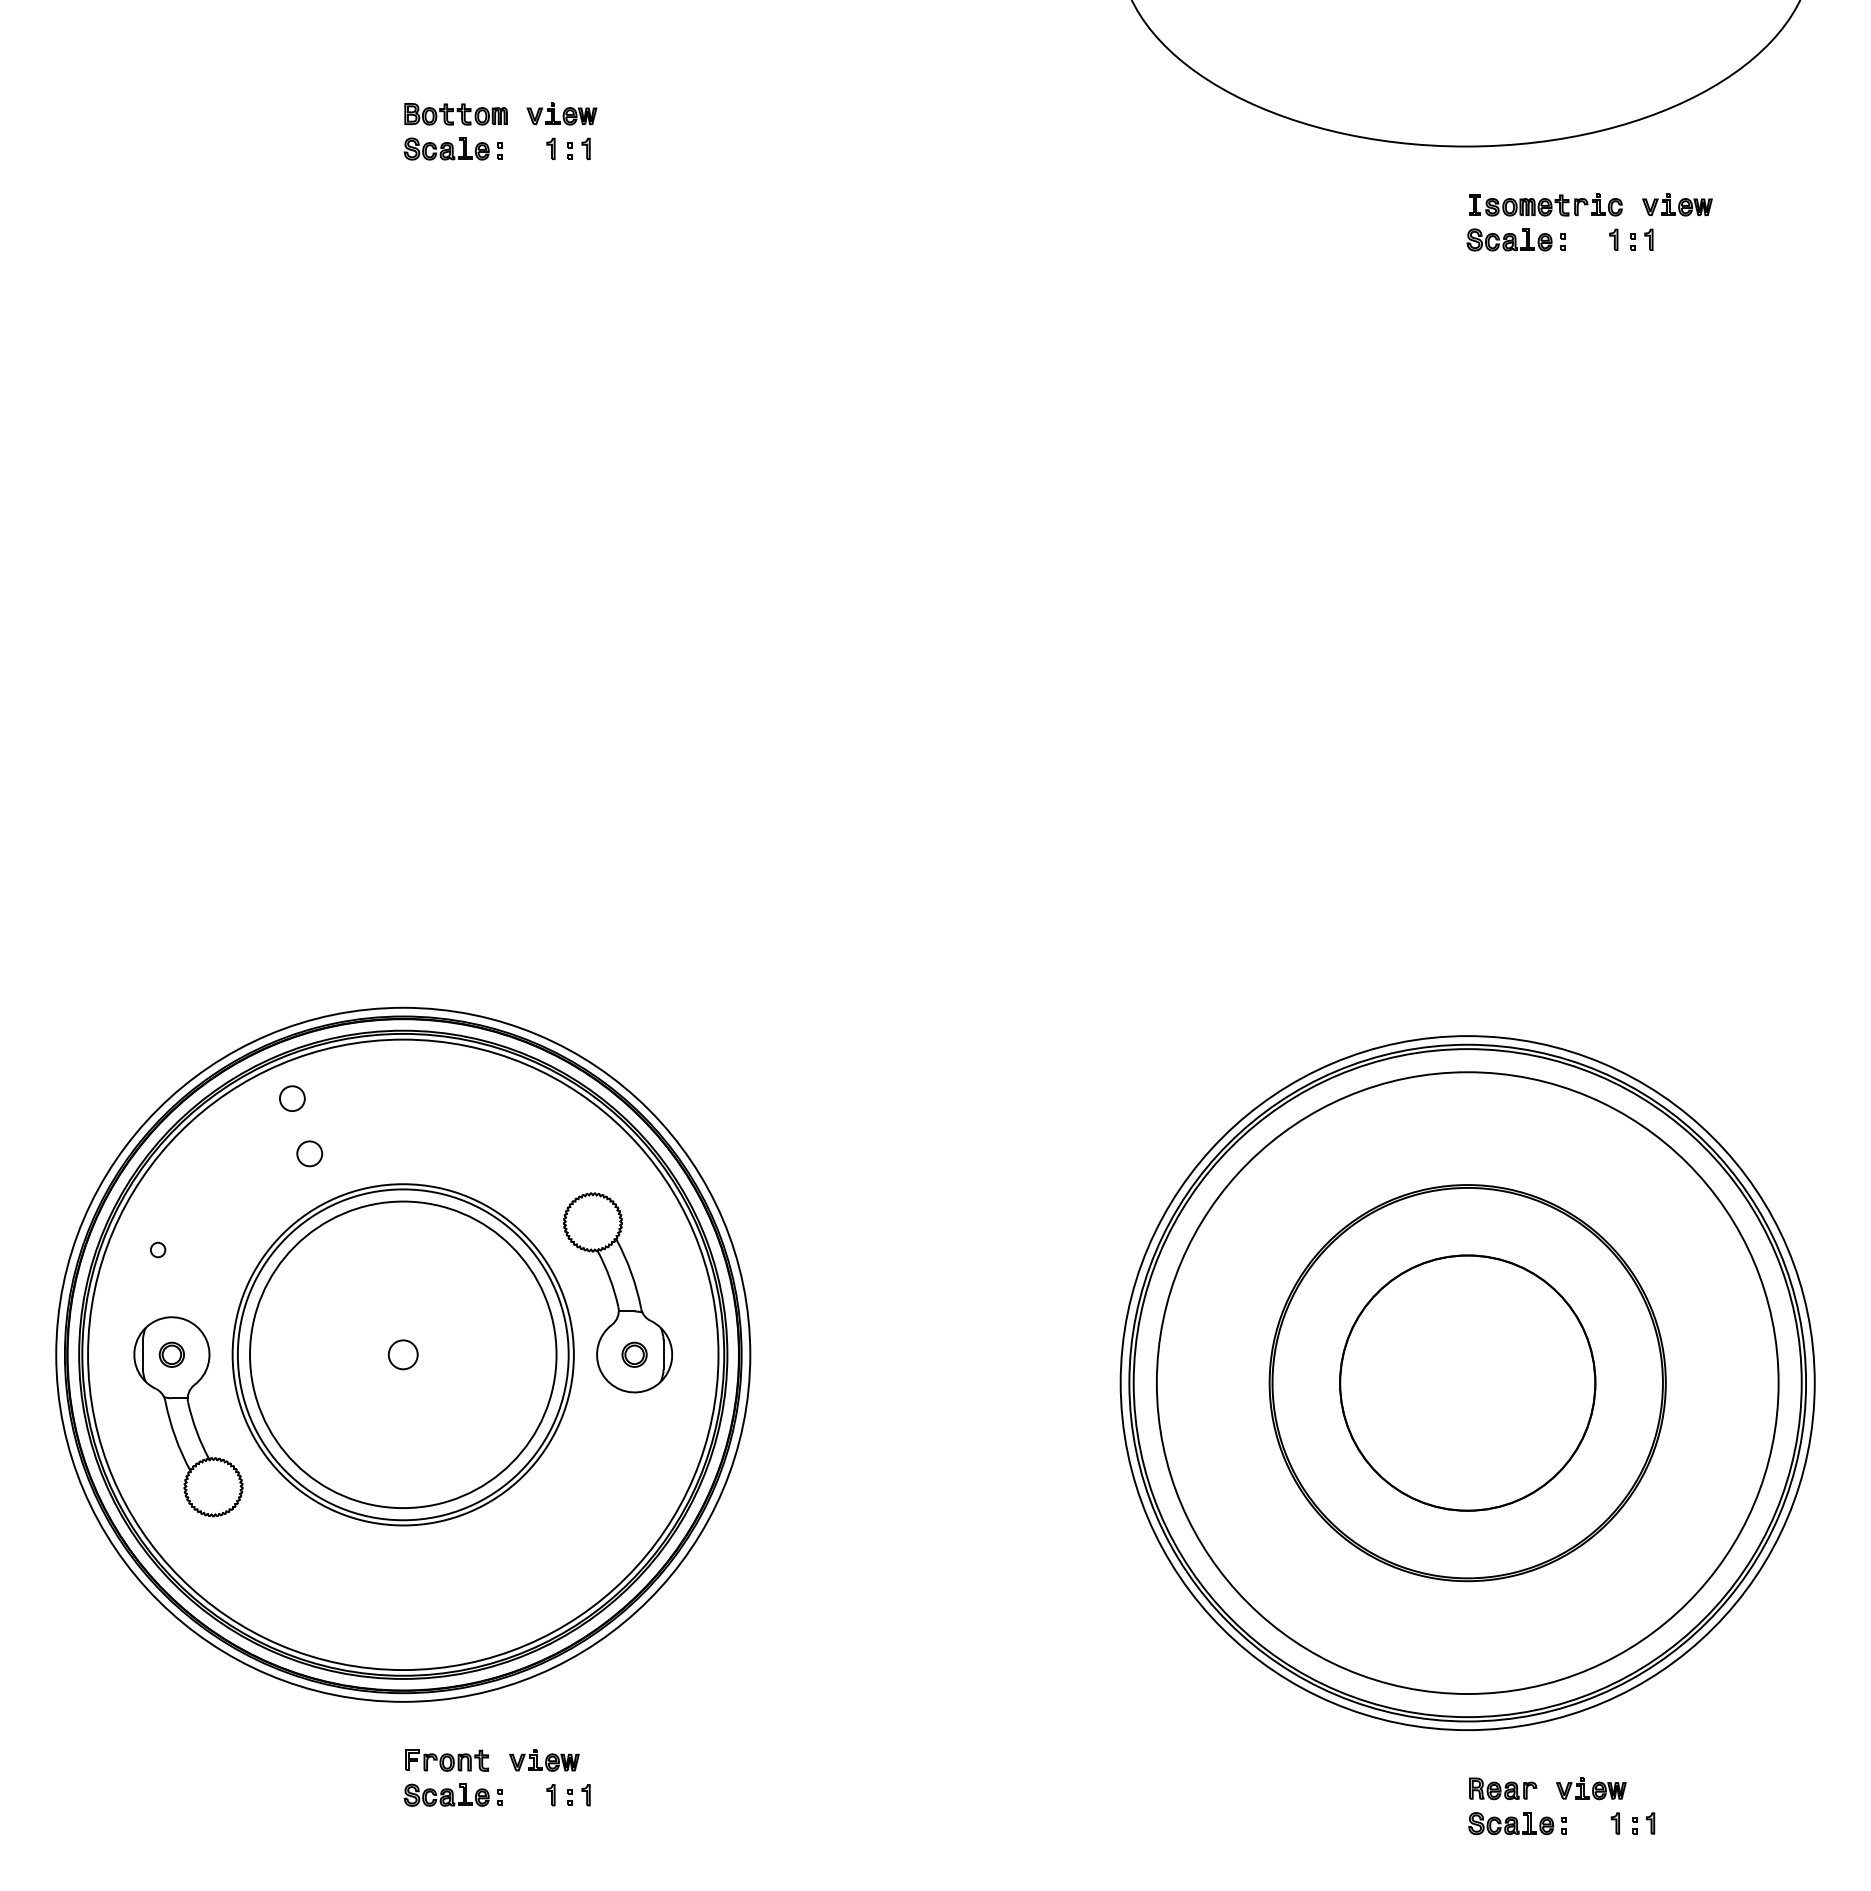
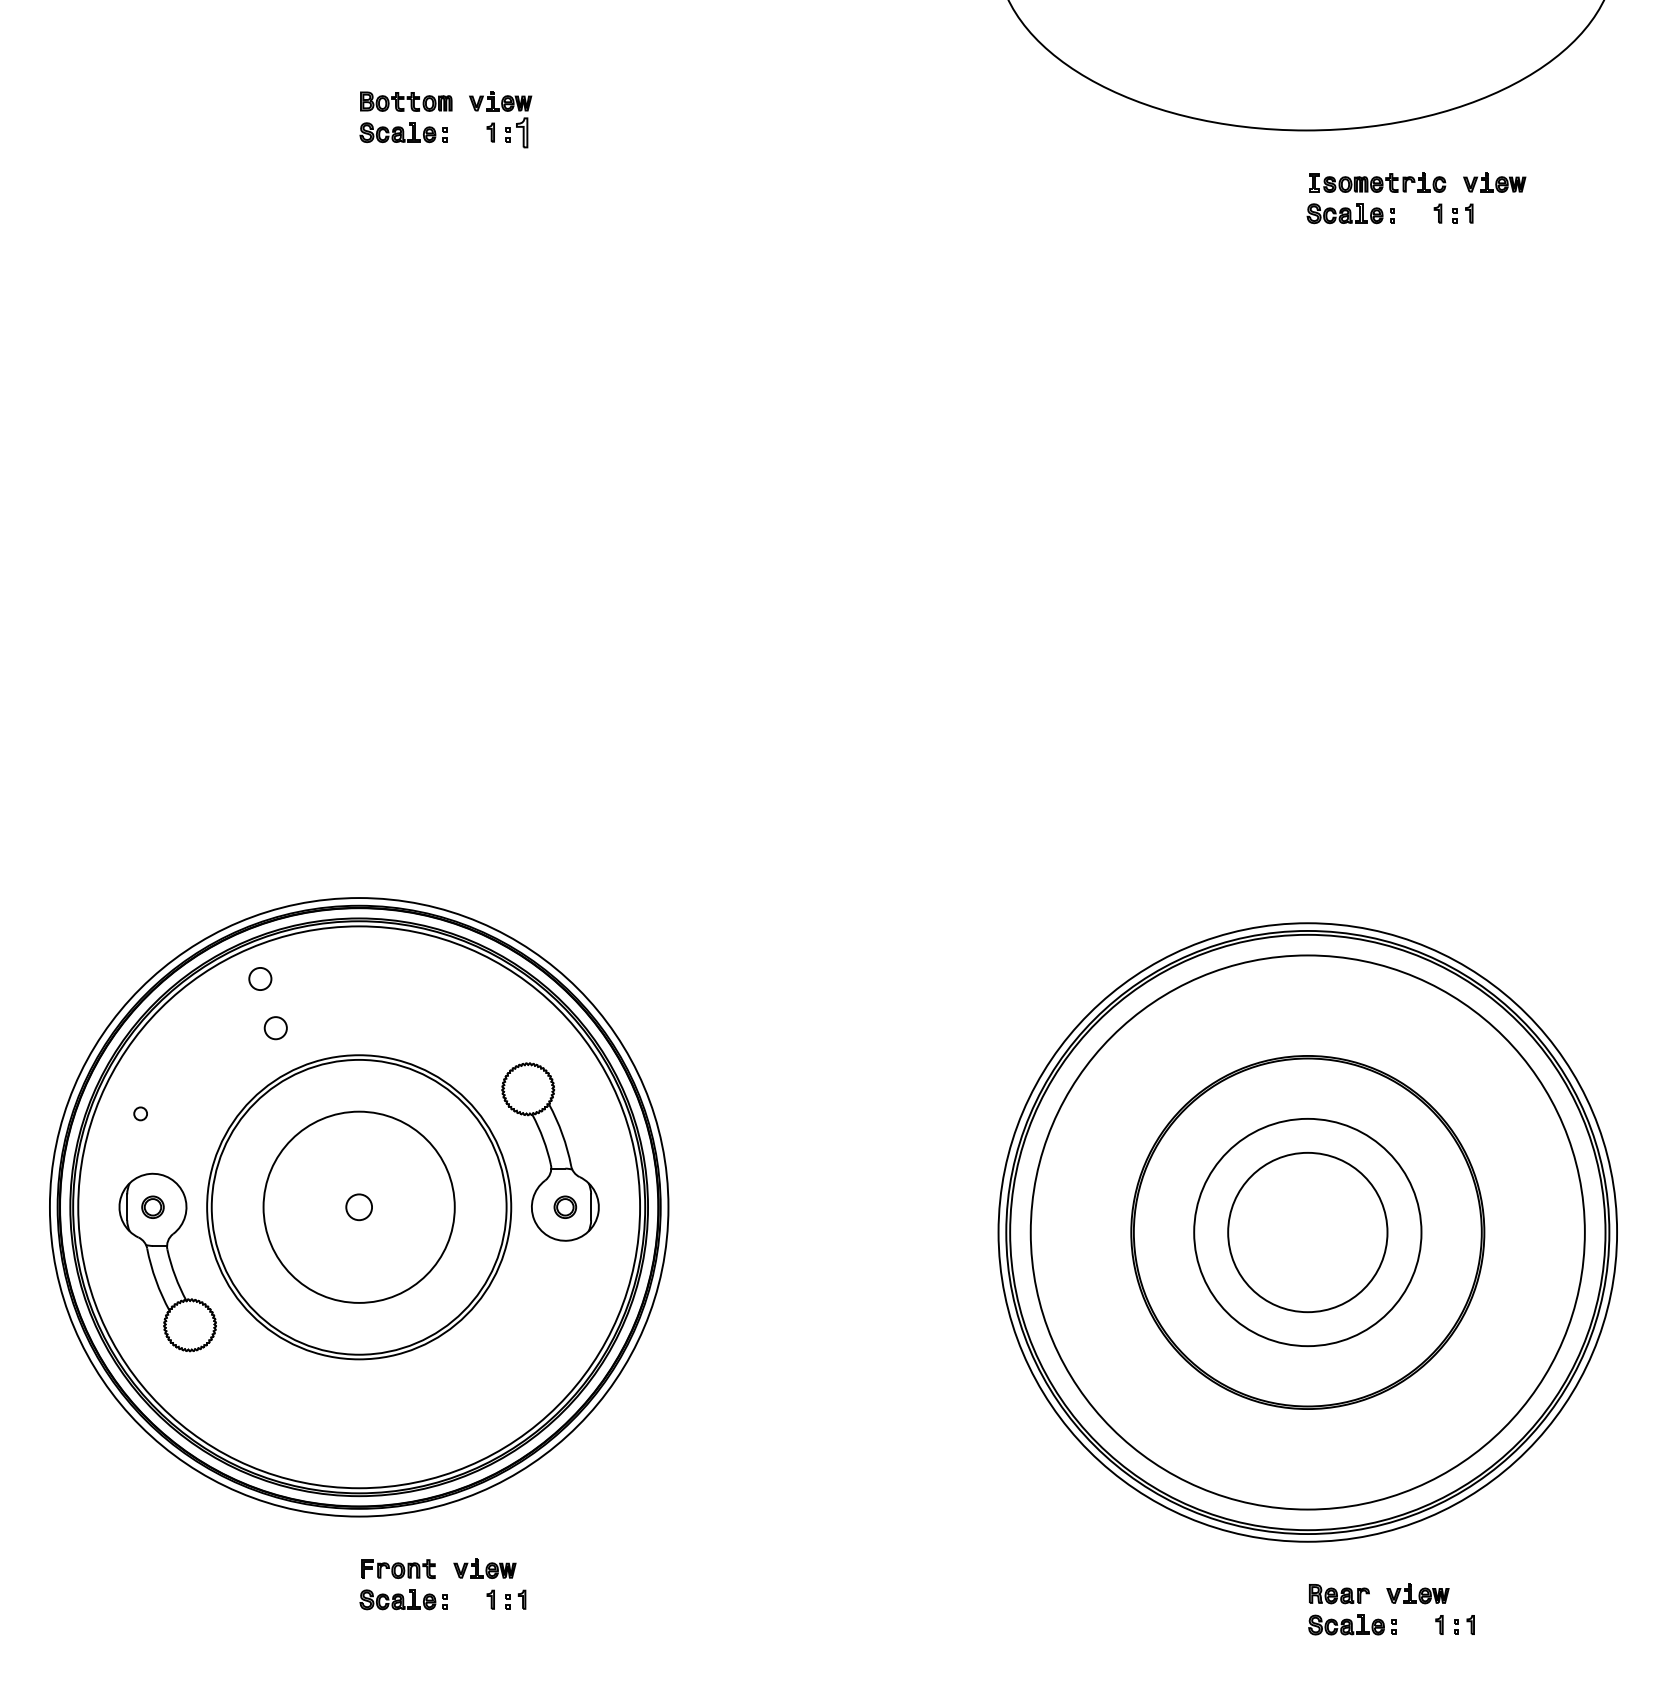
part: (585, 148) -> (521, 132), size x1.6
circle: (403, 1354) -> (359, 1207), size x0.7
circle: (1467, 1382) -> (1307, 1231), size x0.7

